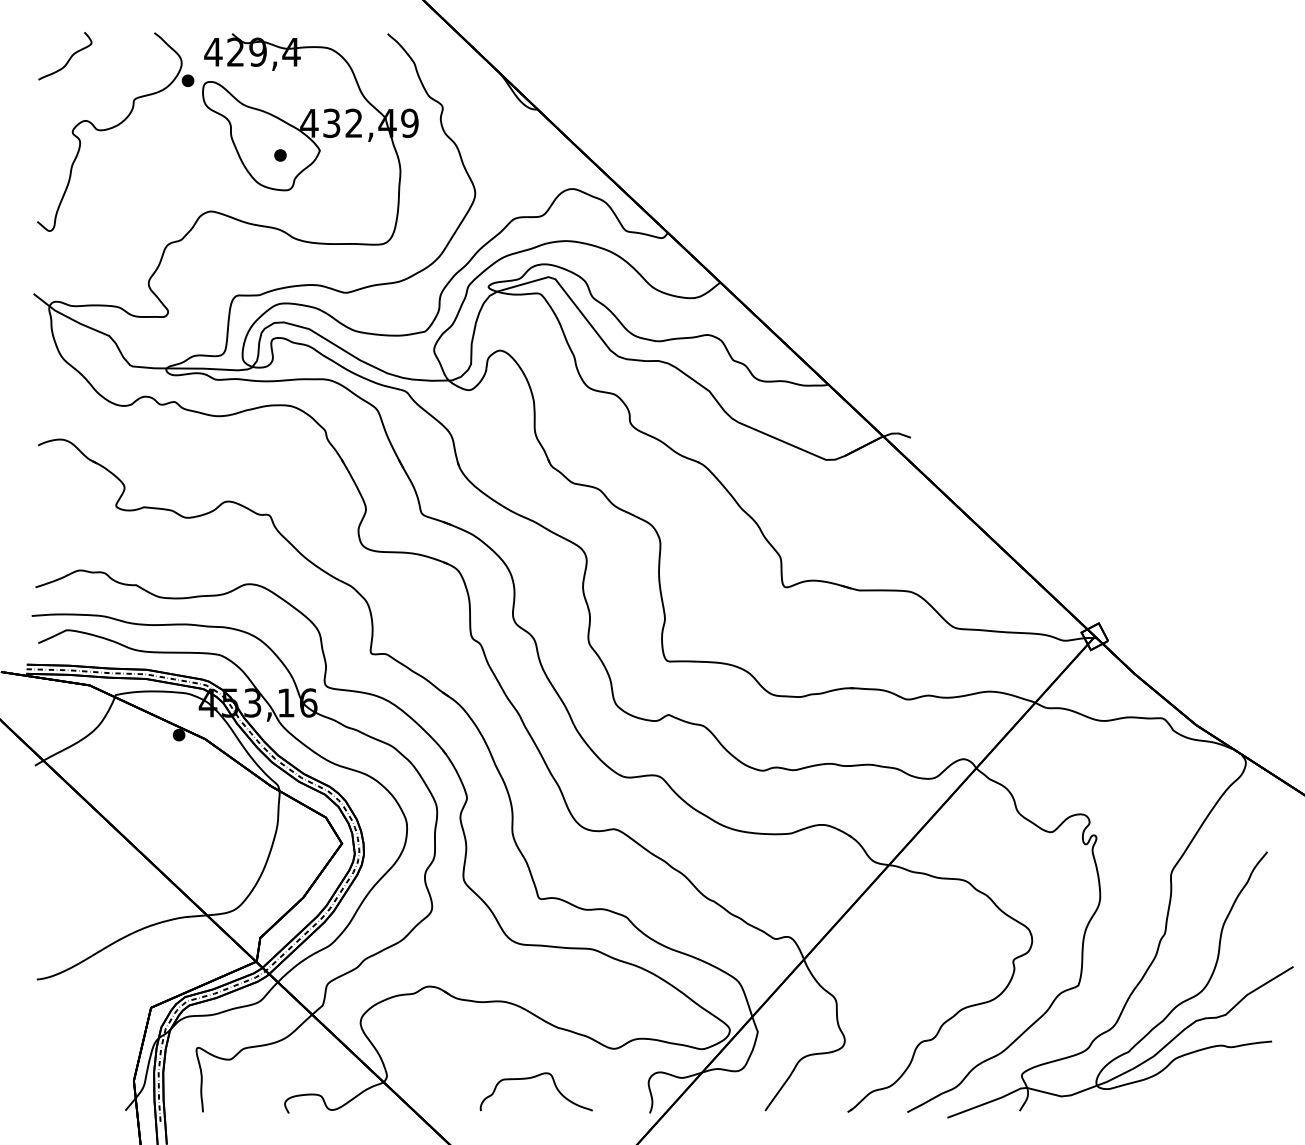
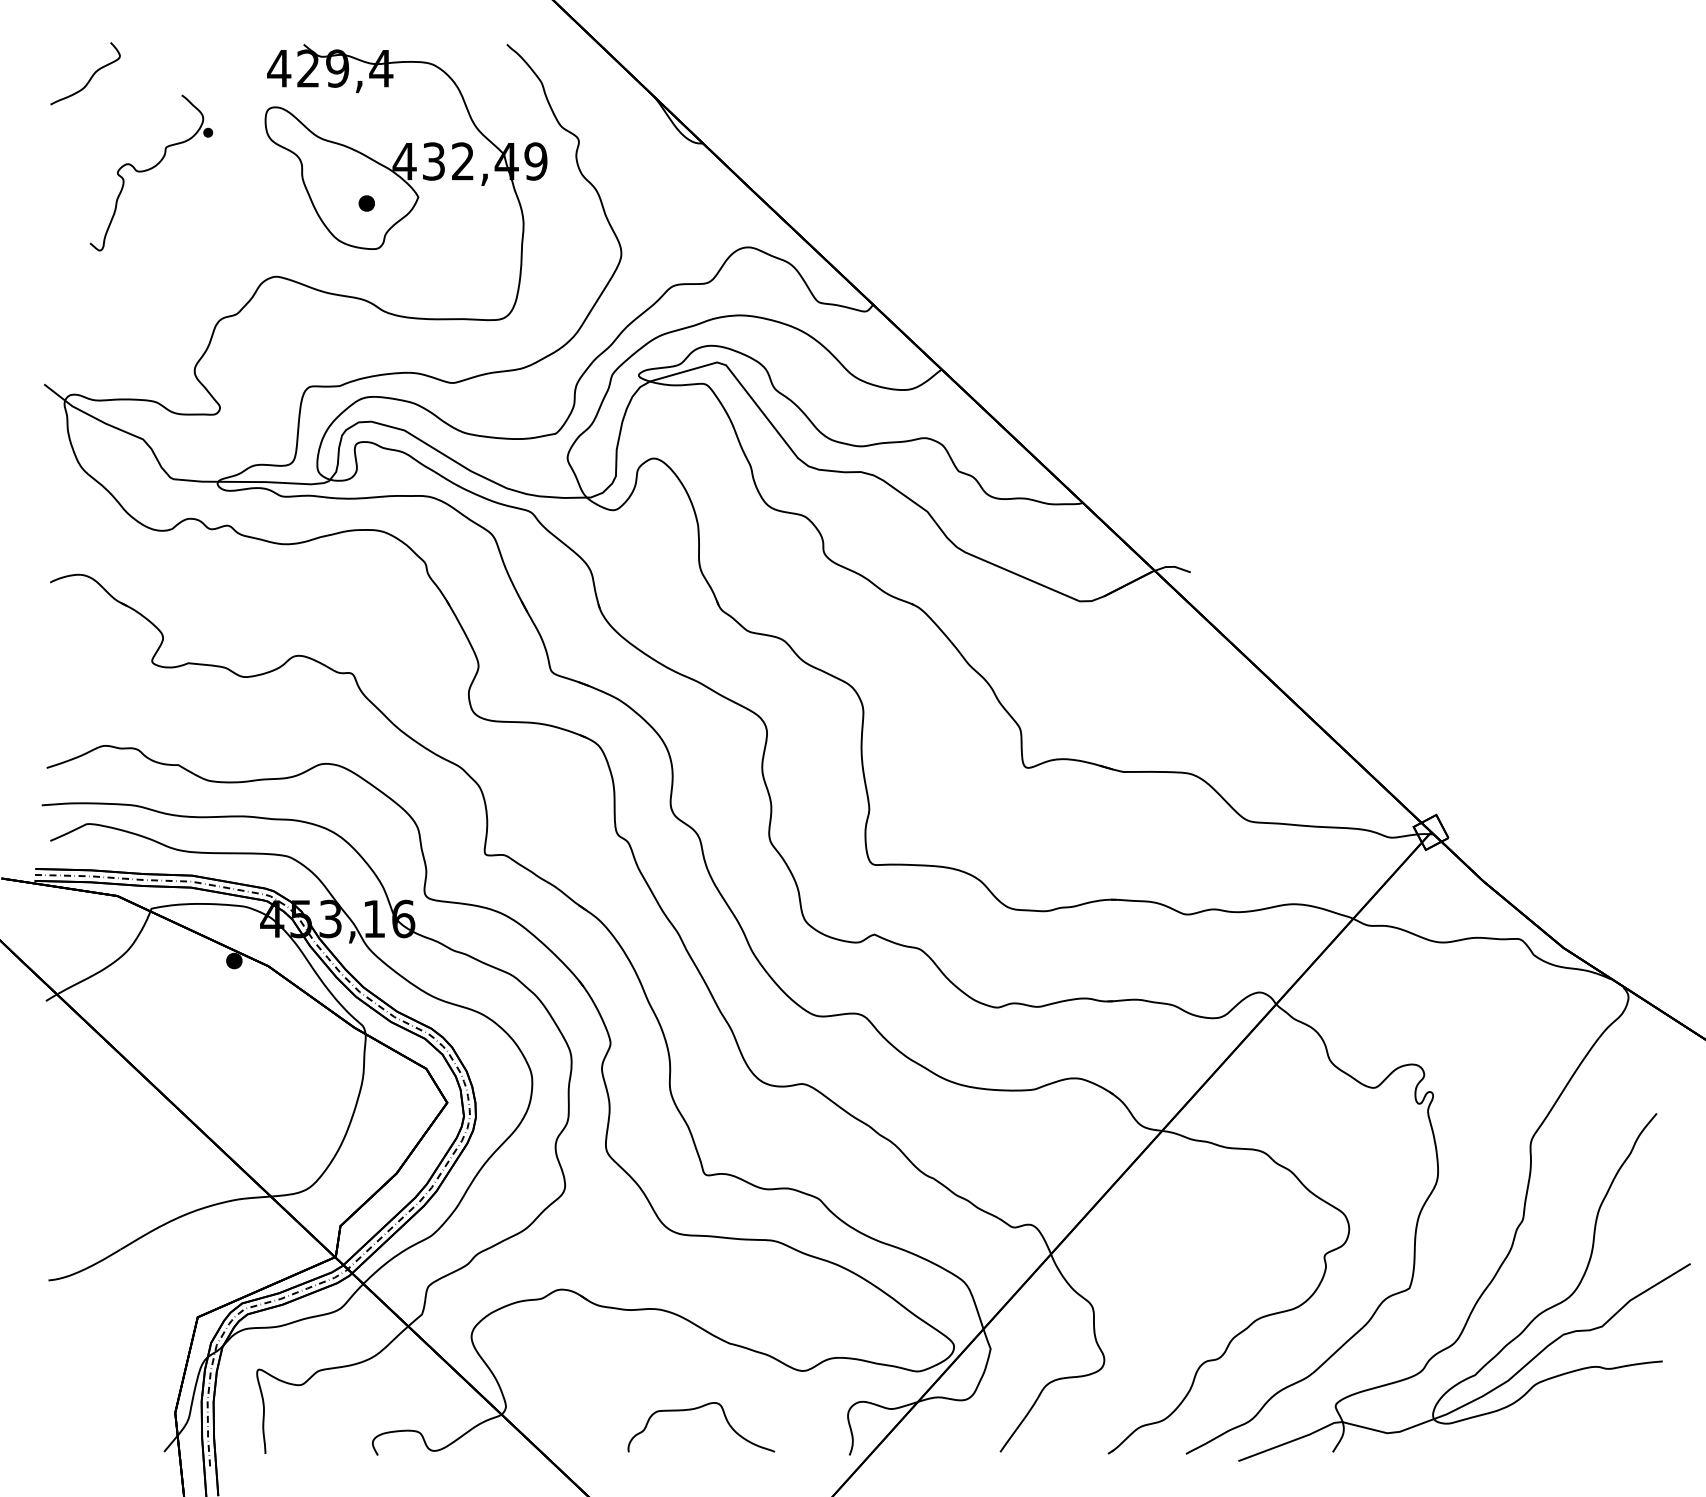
part: (115, 131) -> (151, 172), size x0.6

